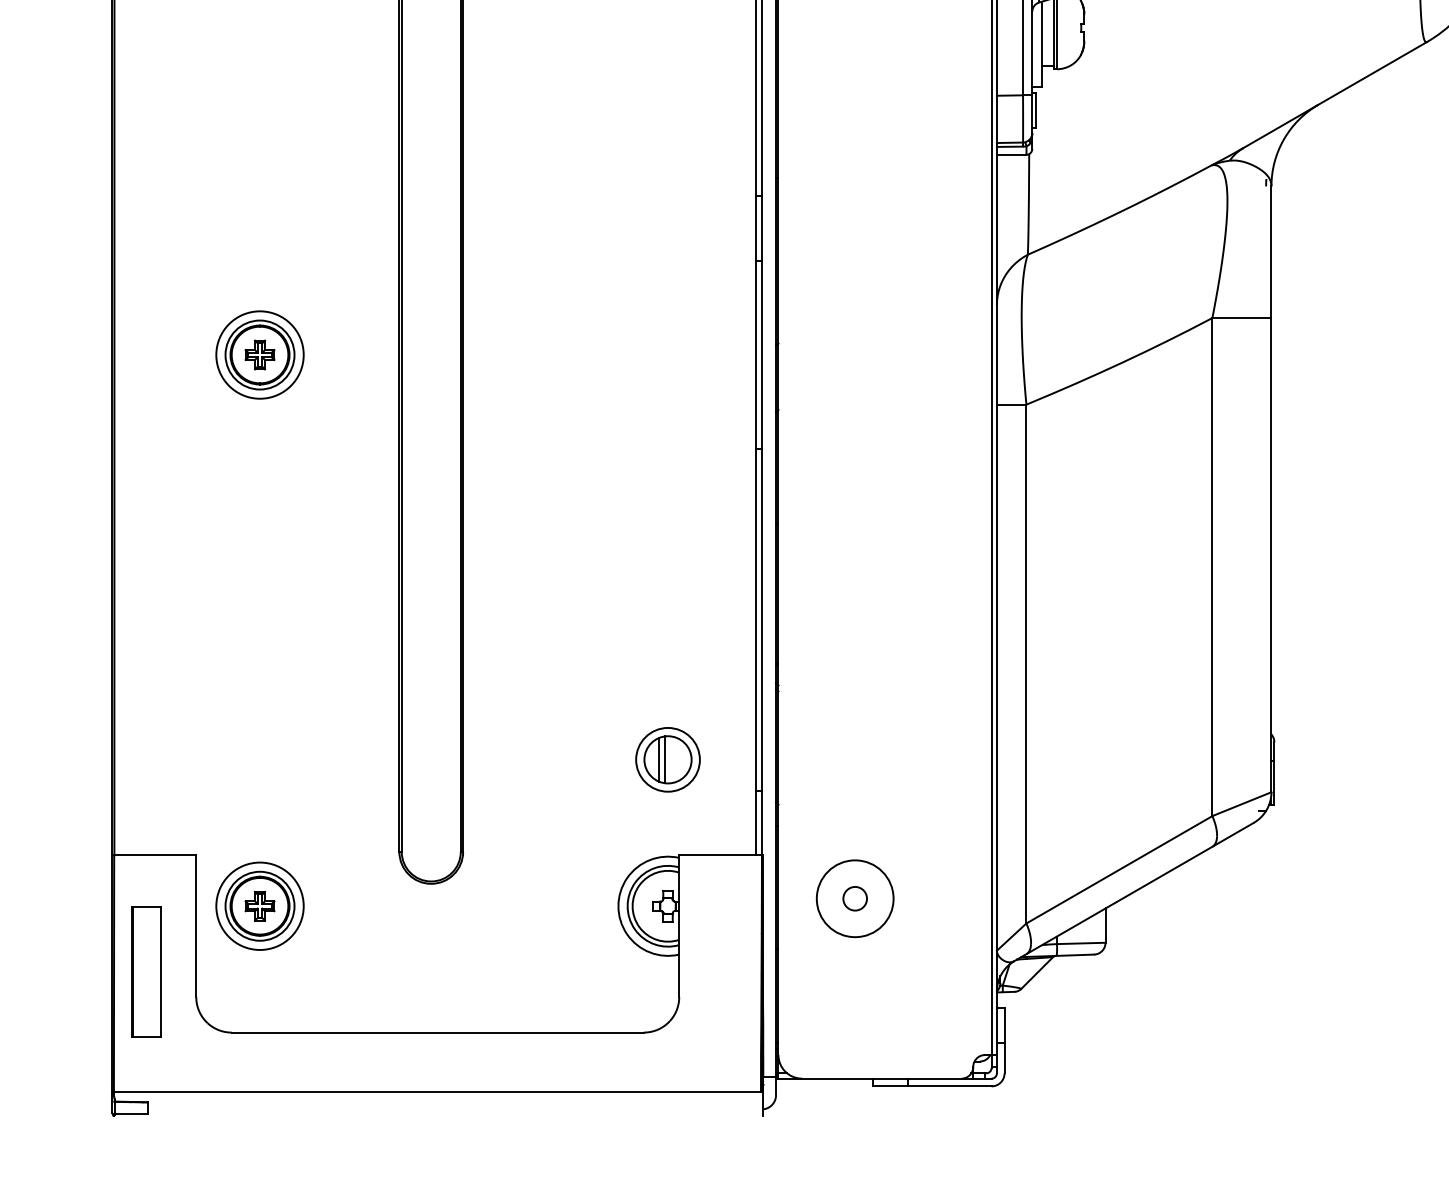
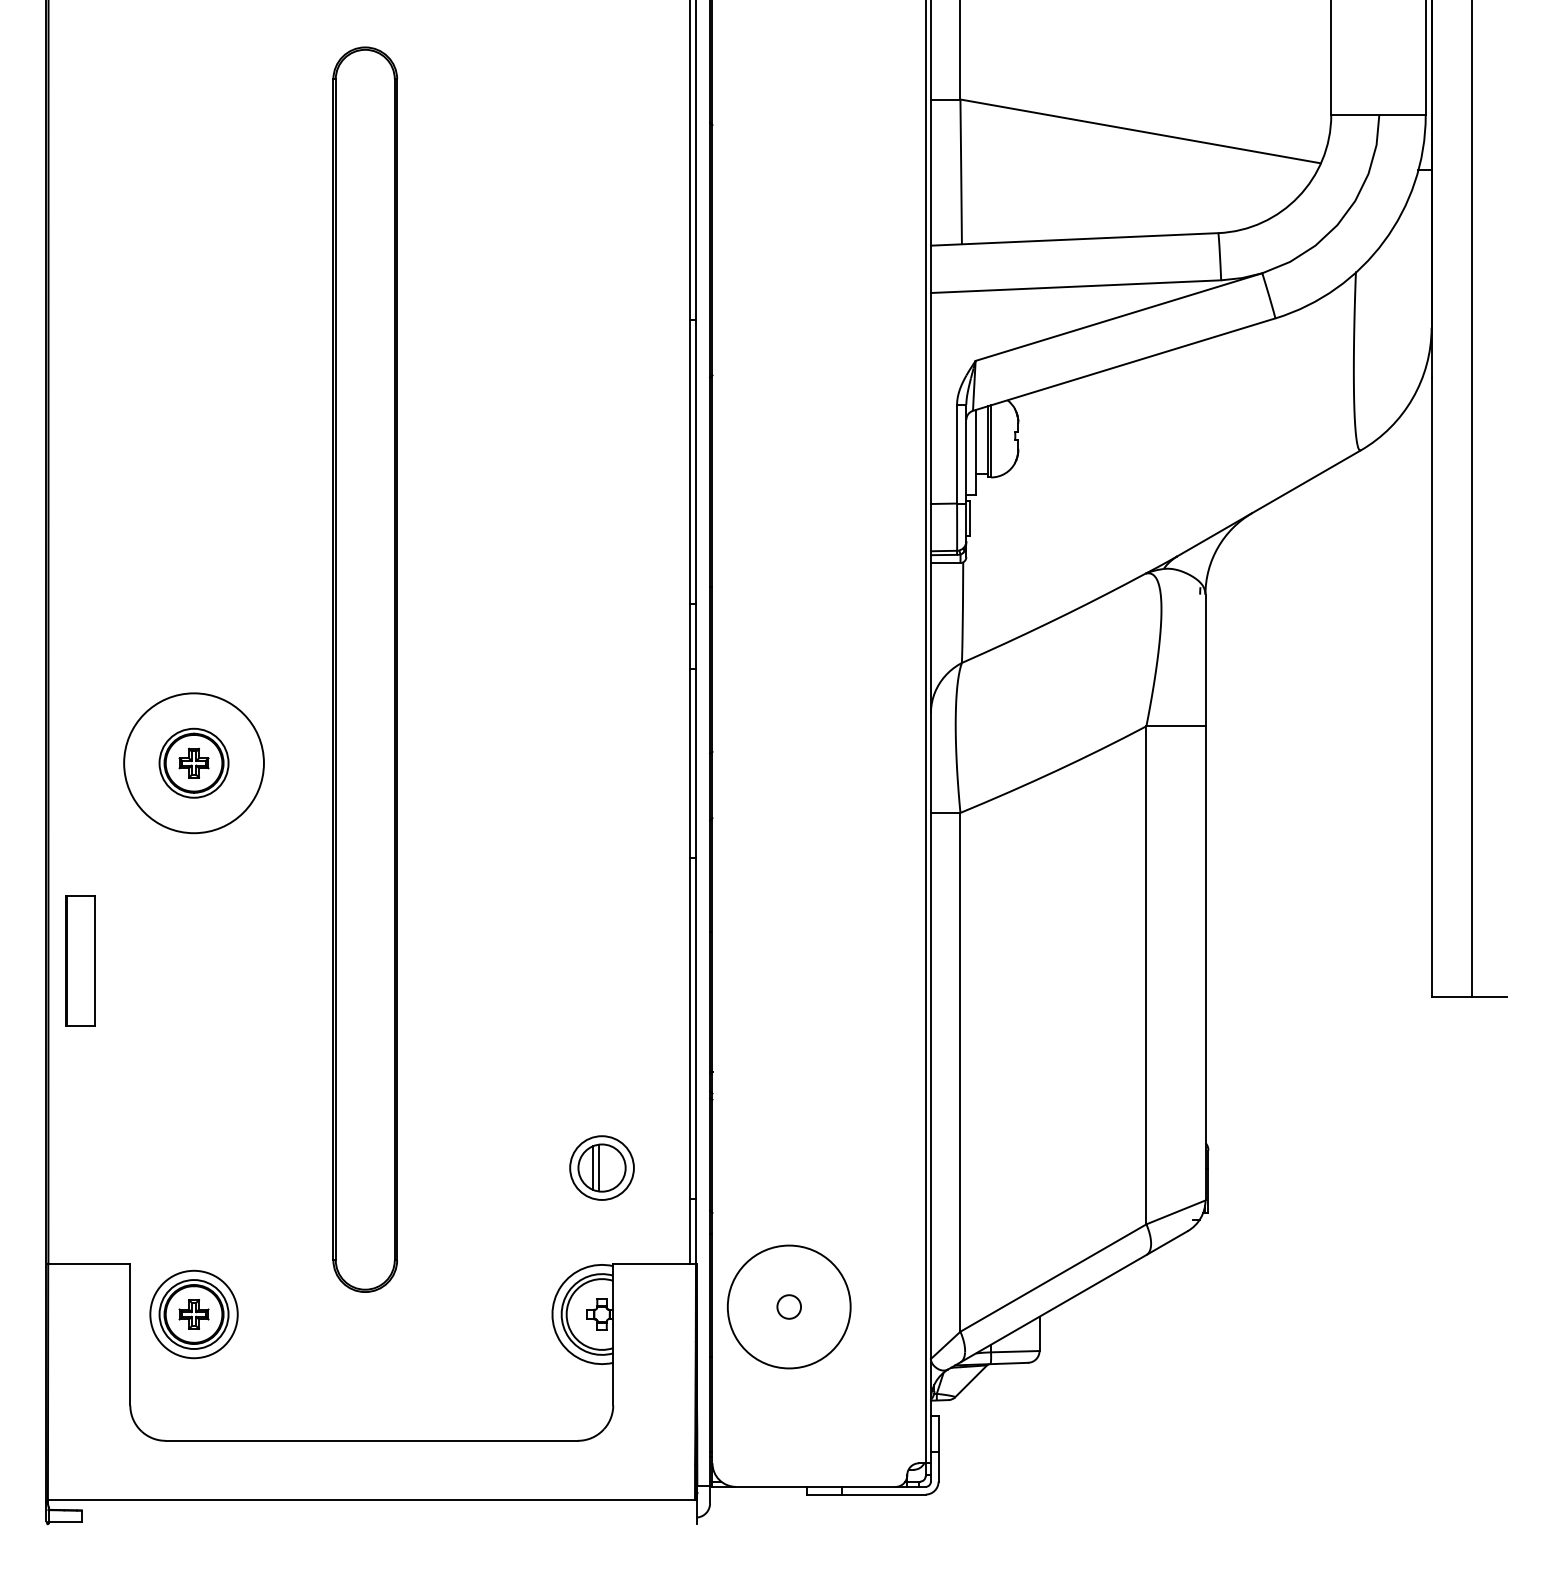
circle: (259, 354) -> (193, 762), size x1.6
circle: (854, 898) -> (788, 1306), size x1.6
part: (146, 971) -> (80, 960), moved

